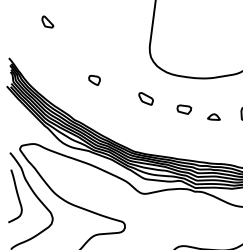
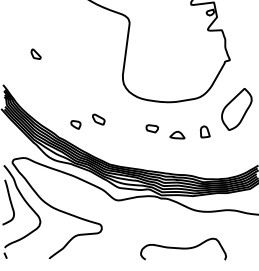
part: (94, 79) -> (75, 124), moved
part: (145, 98) -> (98, 119), moved
part: (213, 116) -> (177, 134), size x1.4

